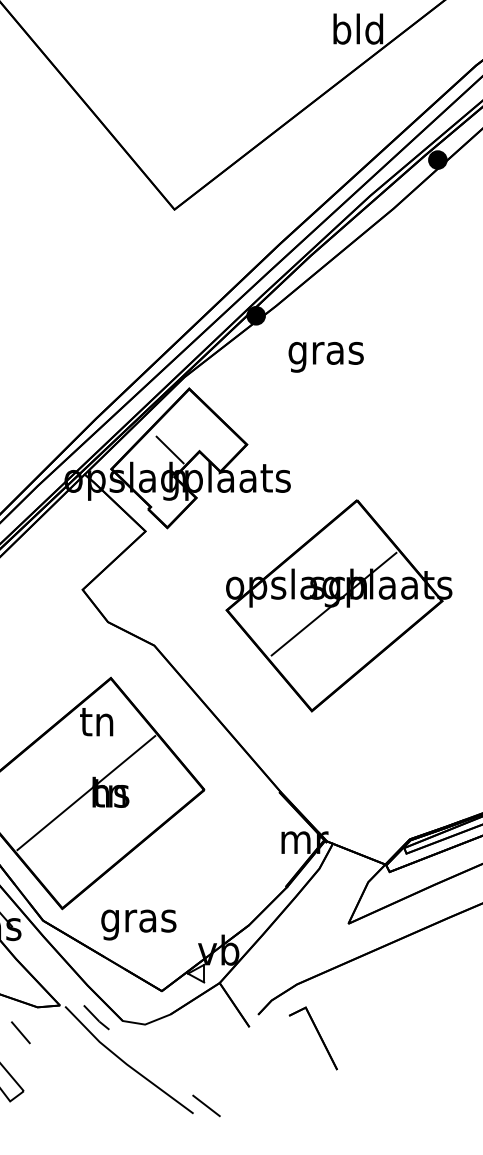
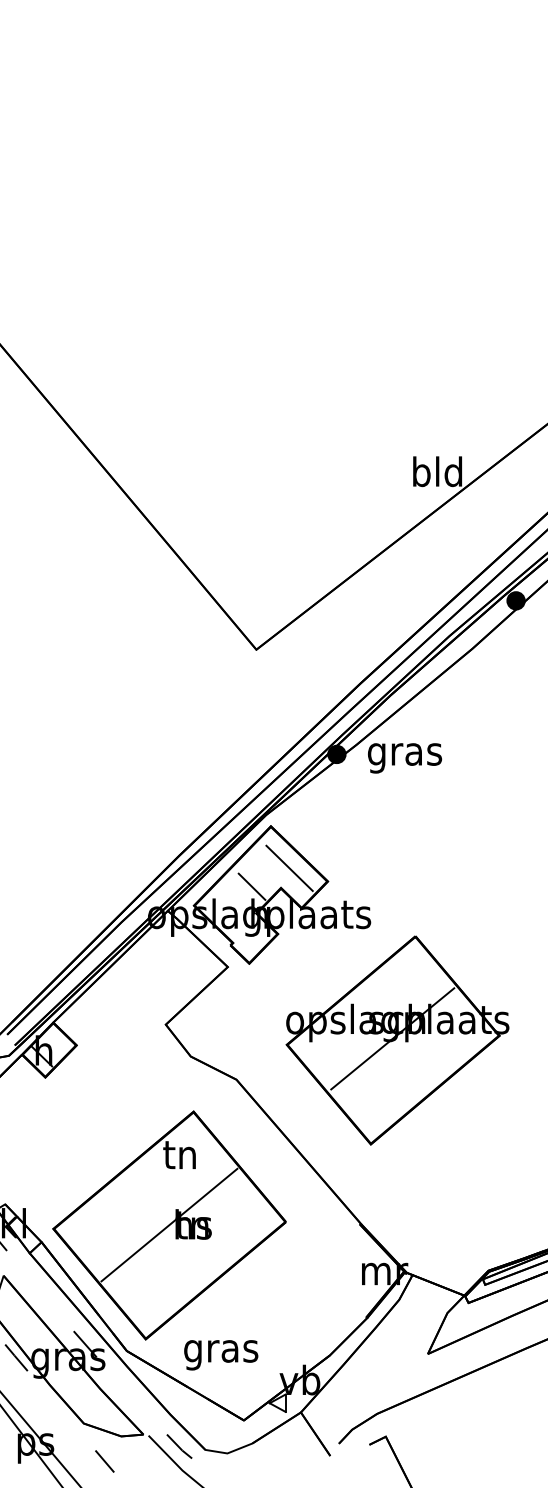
text: (326, 357) -> (405, 758), moved
line: (208, 430) -> (289, 867), added
part: (338, 605) -> (397, 1040), moved

